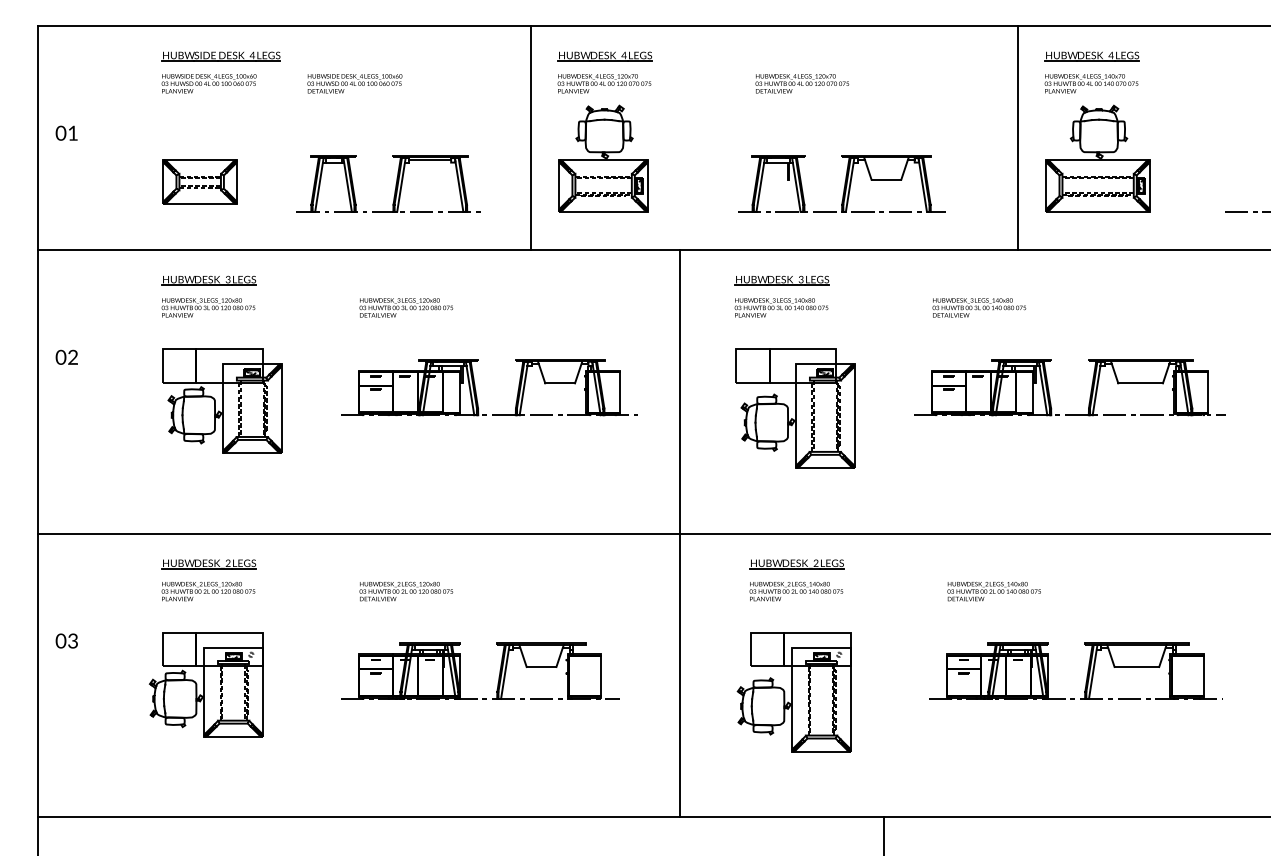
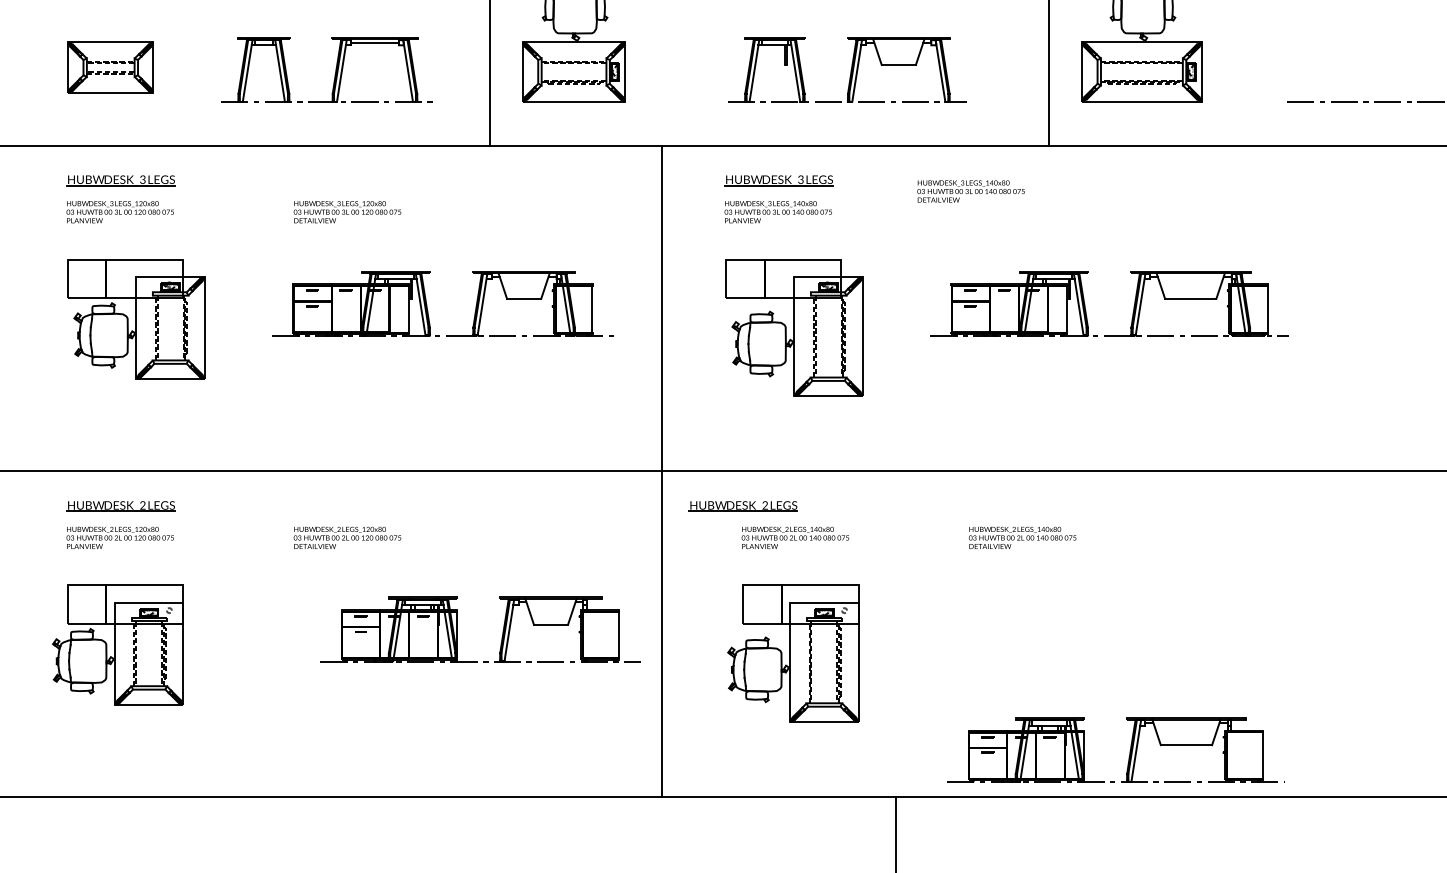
text: (979, 307) -> (971, 191), moved
part: (796, 564) -> (742, 506), moved
part: (1087, 670) -> (1129, 749), moved
part: (498, 676) -> (501, 635), moved

